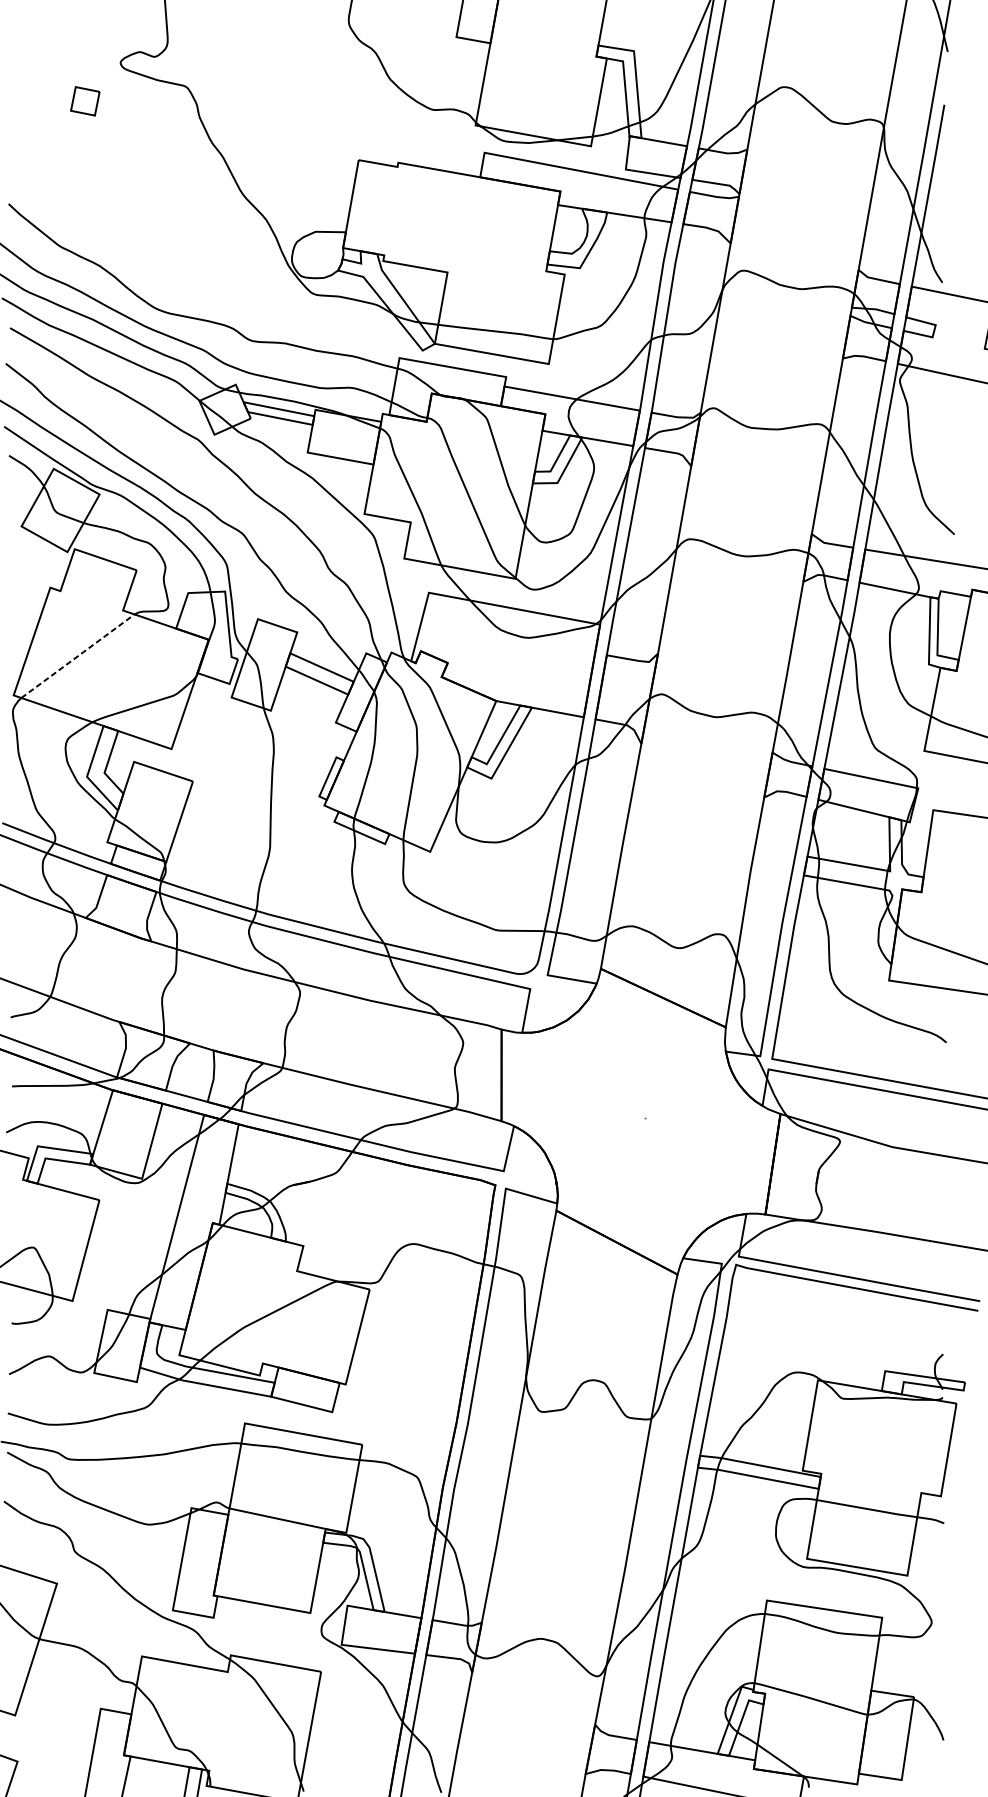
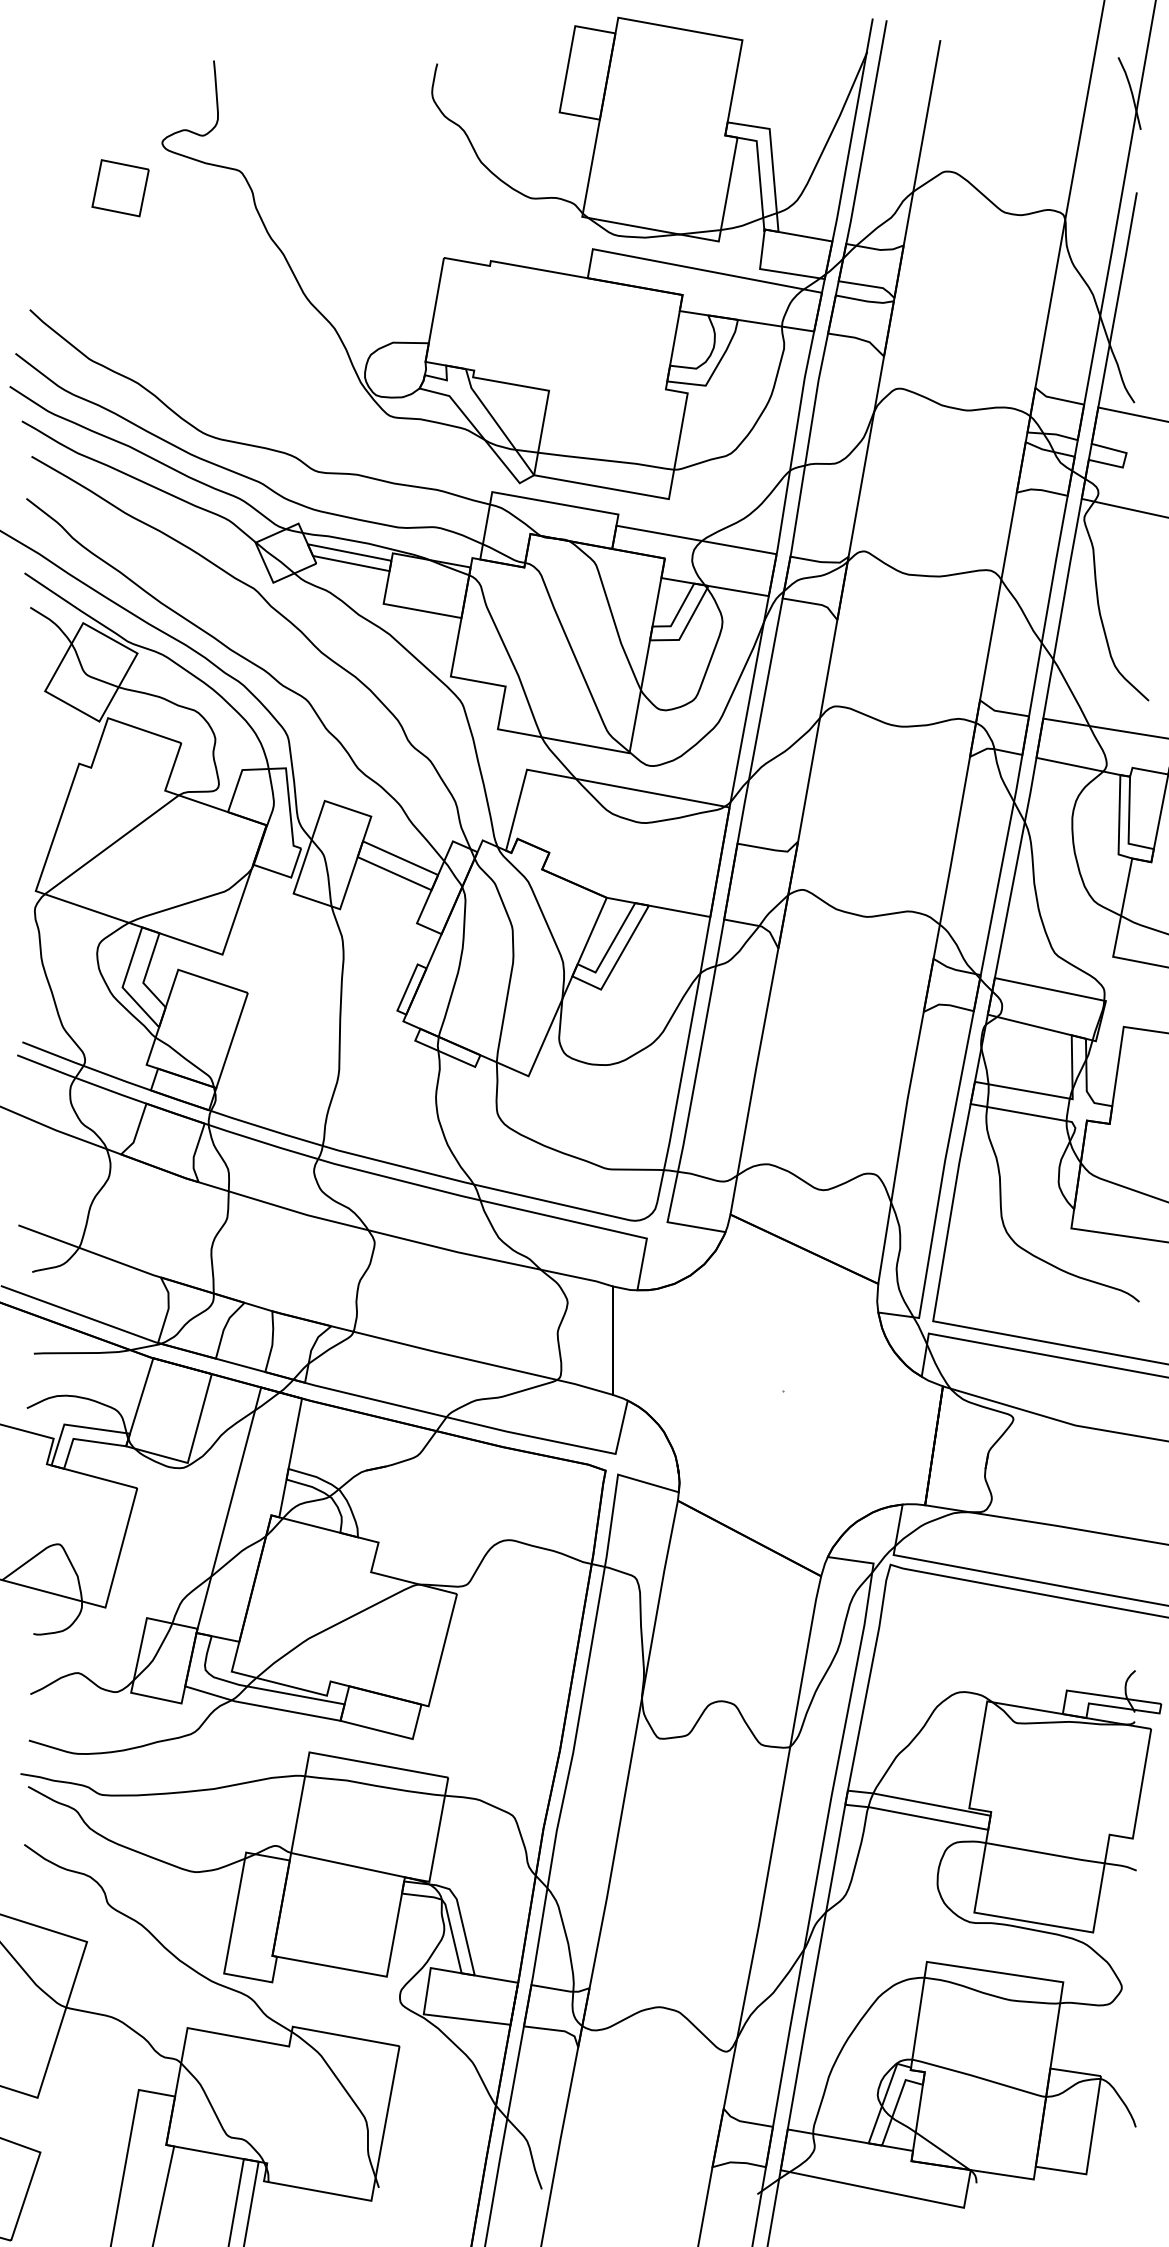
part: (85, 101) -> (120, 188), size x1.67
line: (78, 655) -> (112, 844), dashed -> solid

